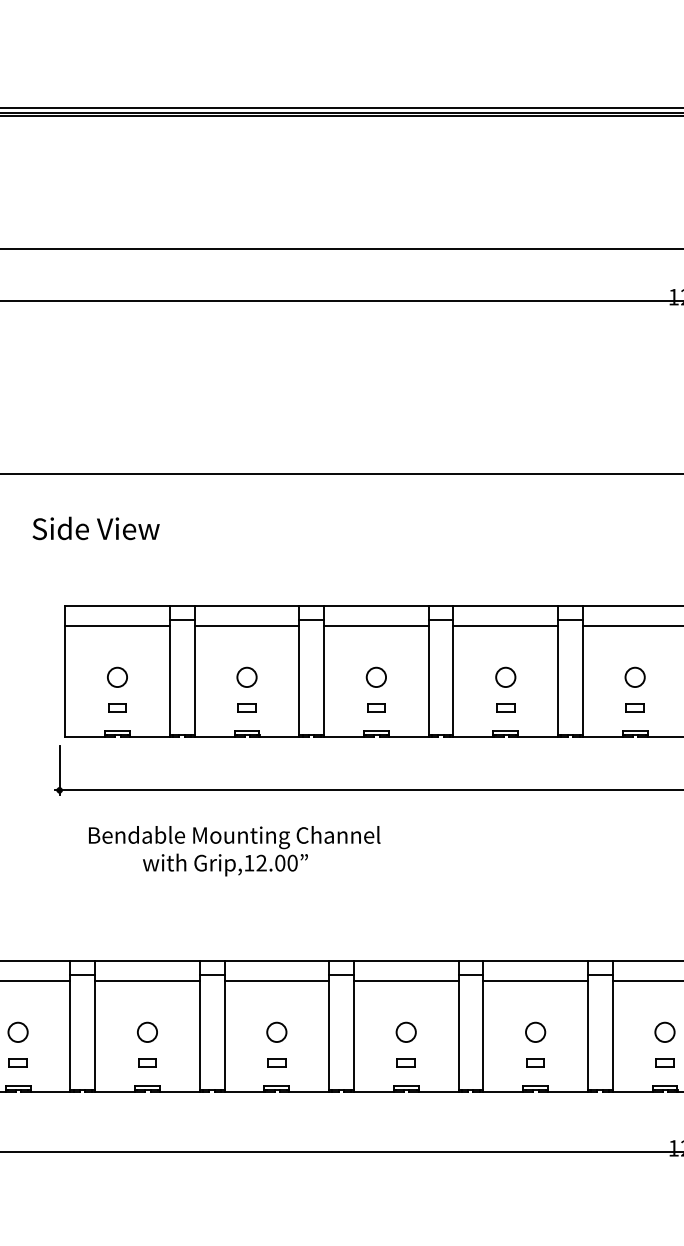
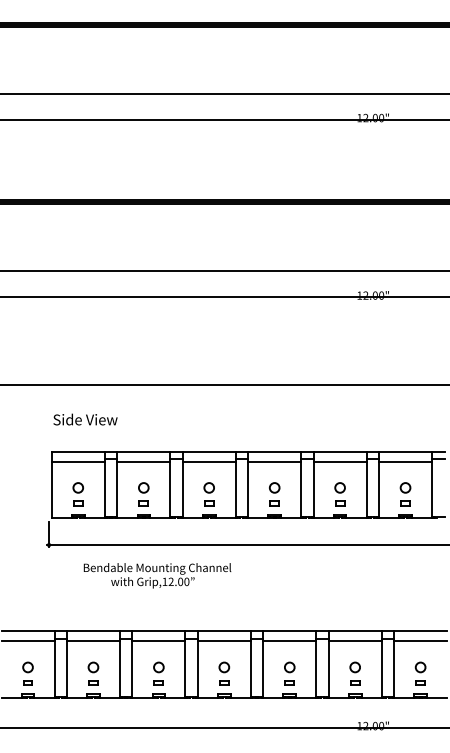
text: (96, 528) -> (85, 419), moved
text: (234, 850) -> (157, 575), moved

